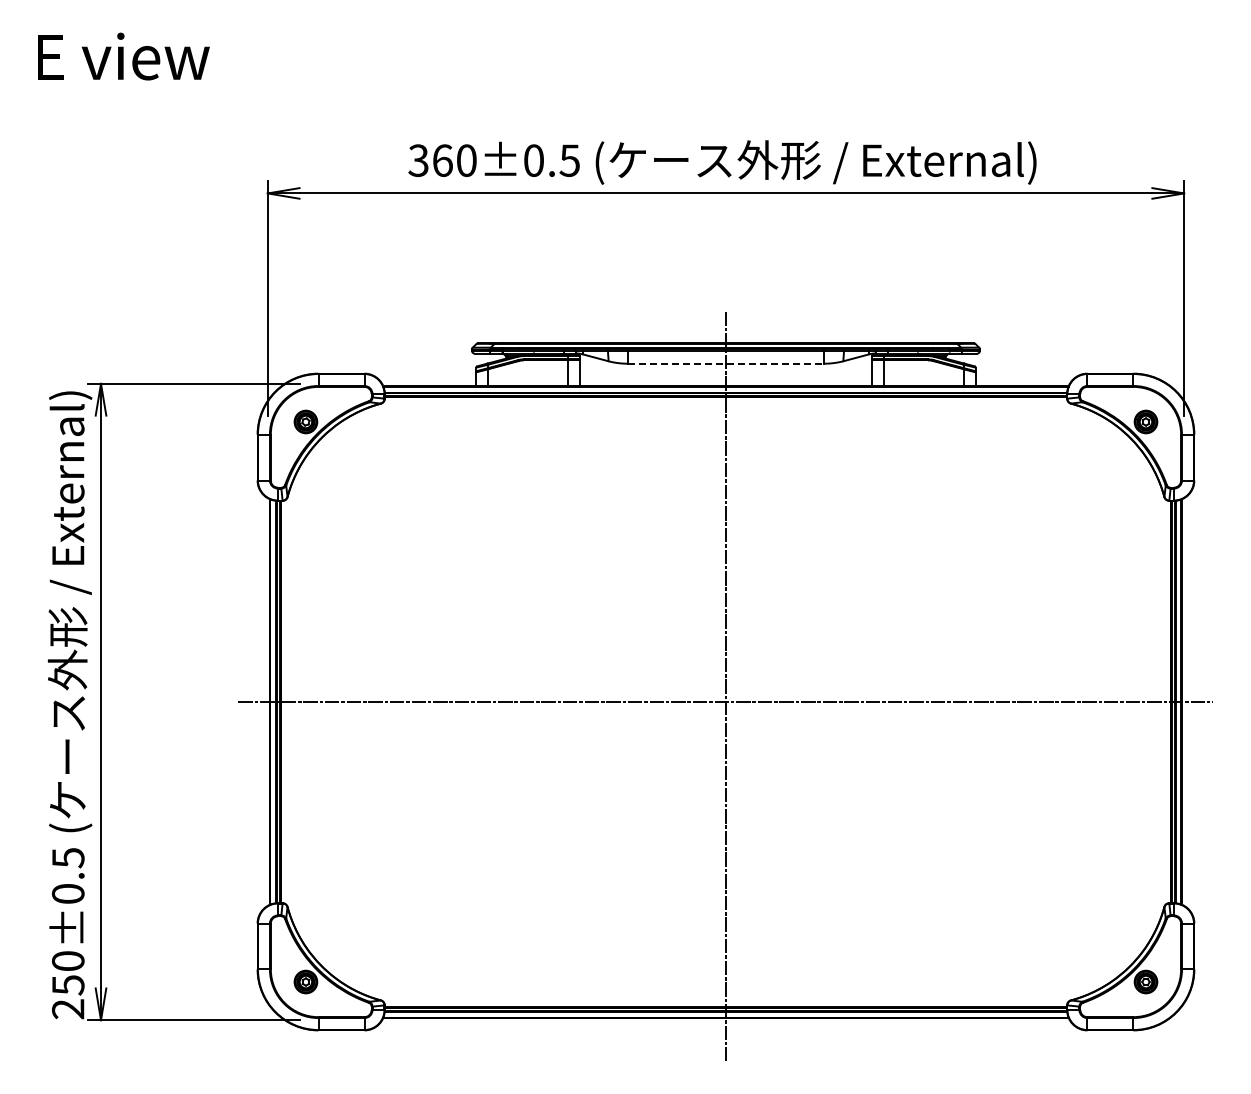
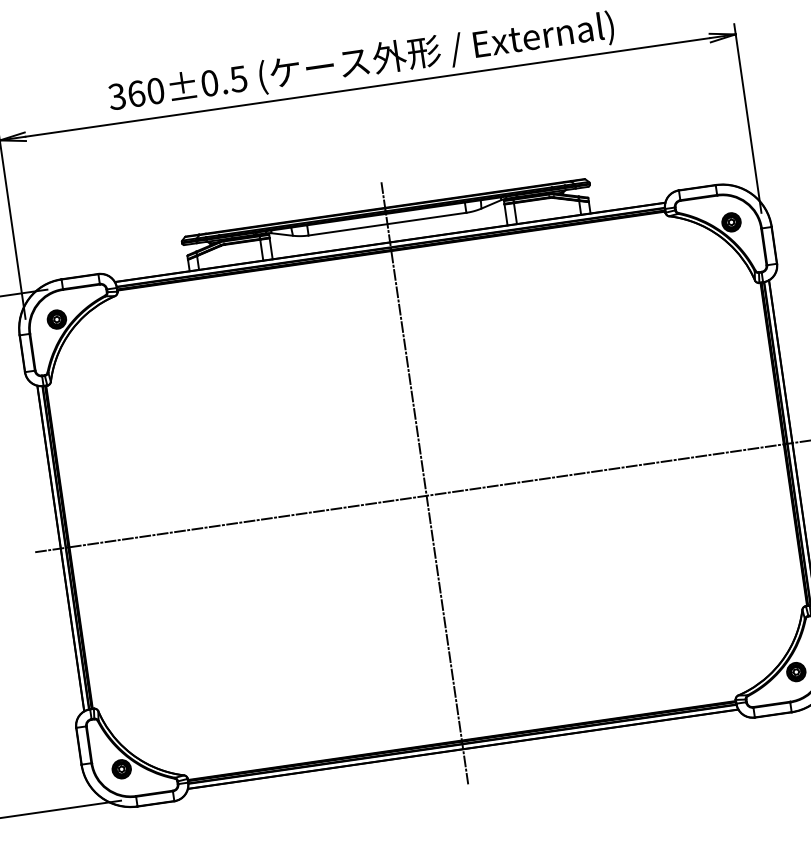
line: (726, 363) -> (387, 223), dashed -> solid

